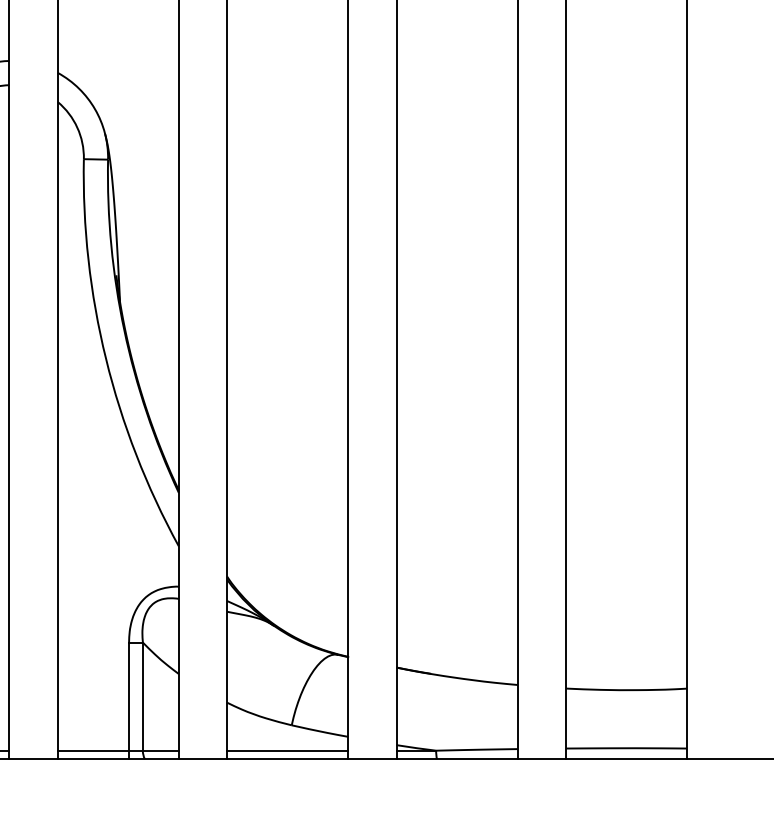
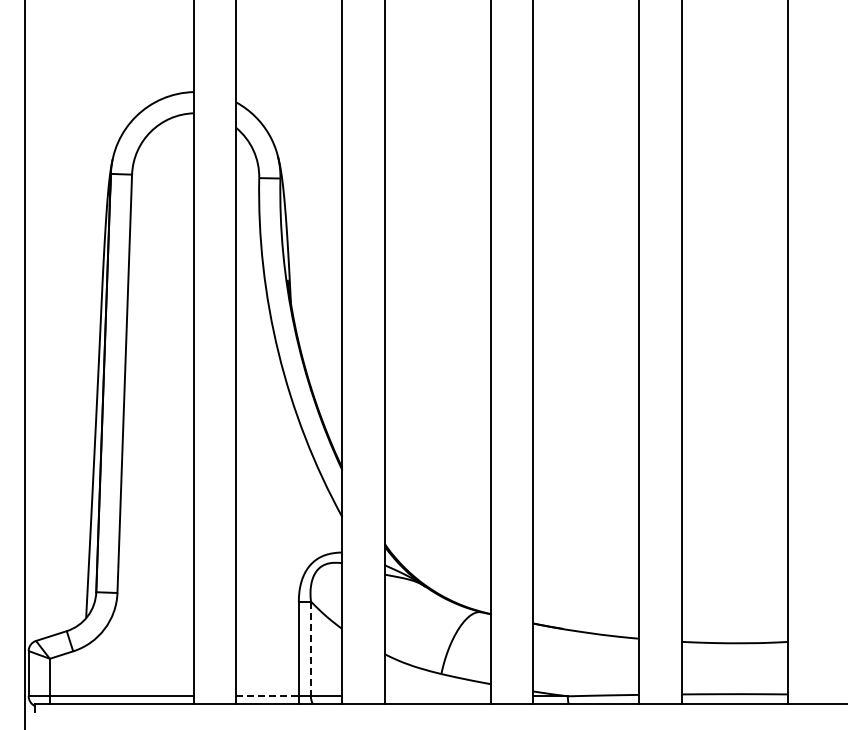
line: (142, 697) -> (310, 649), solid -> dashed
line: (94, 750) -> (268, 696), solid -> dashed
line: (287, 750) -> (437, 696), removed

